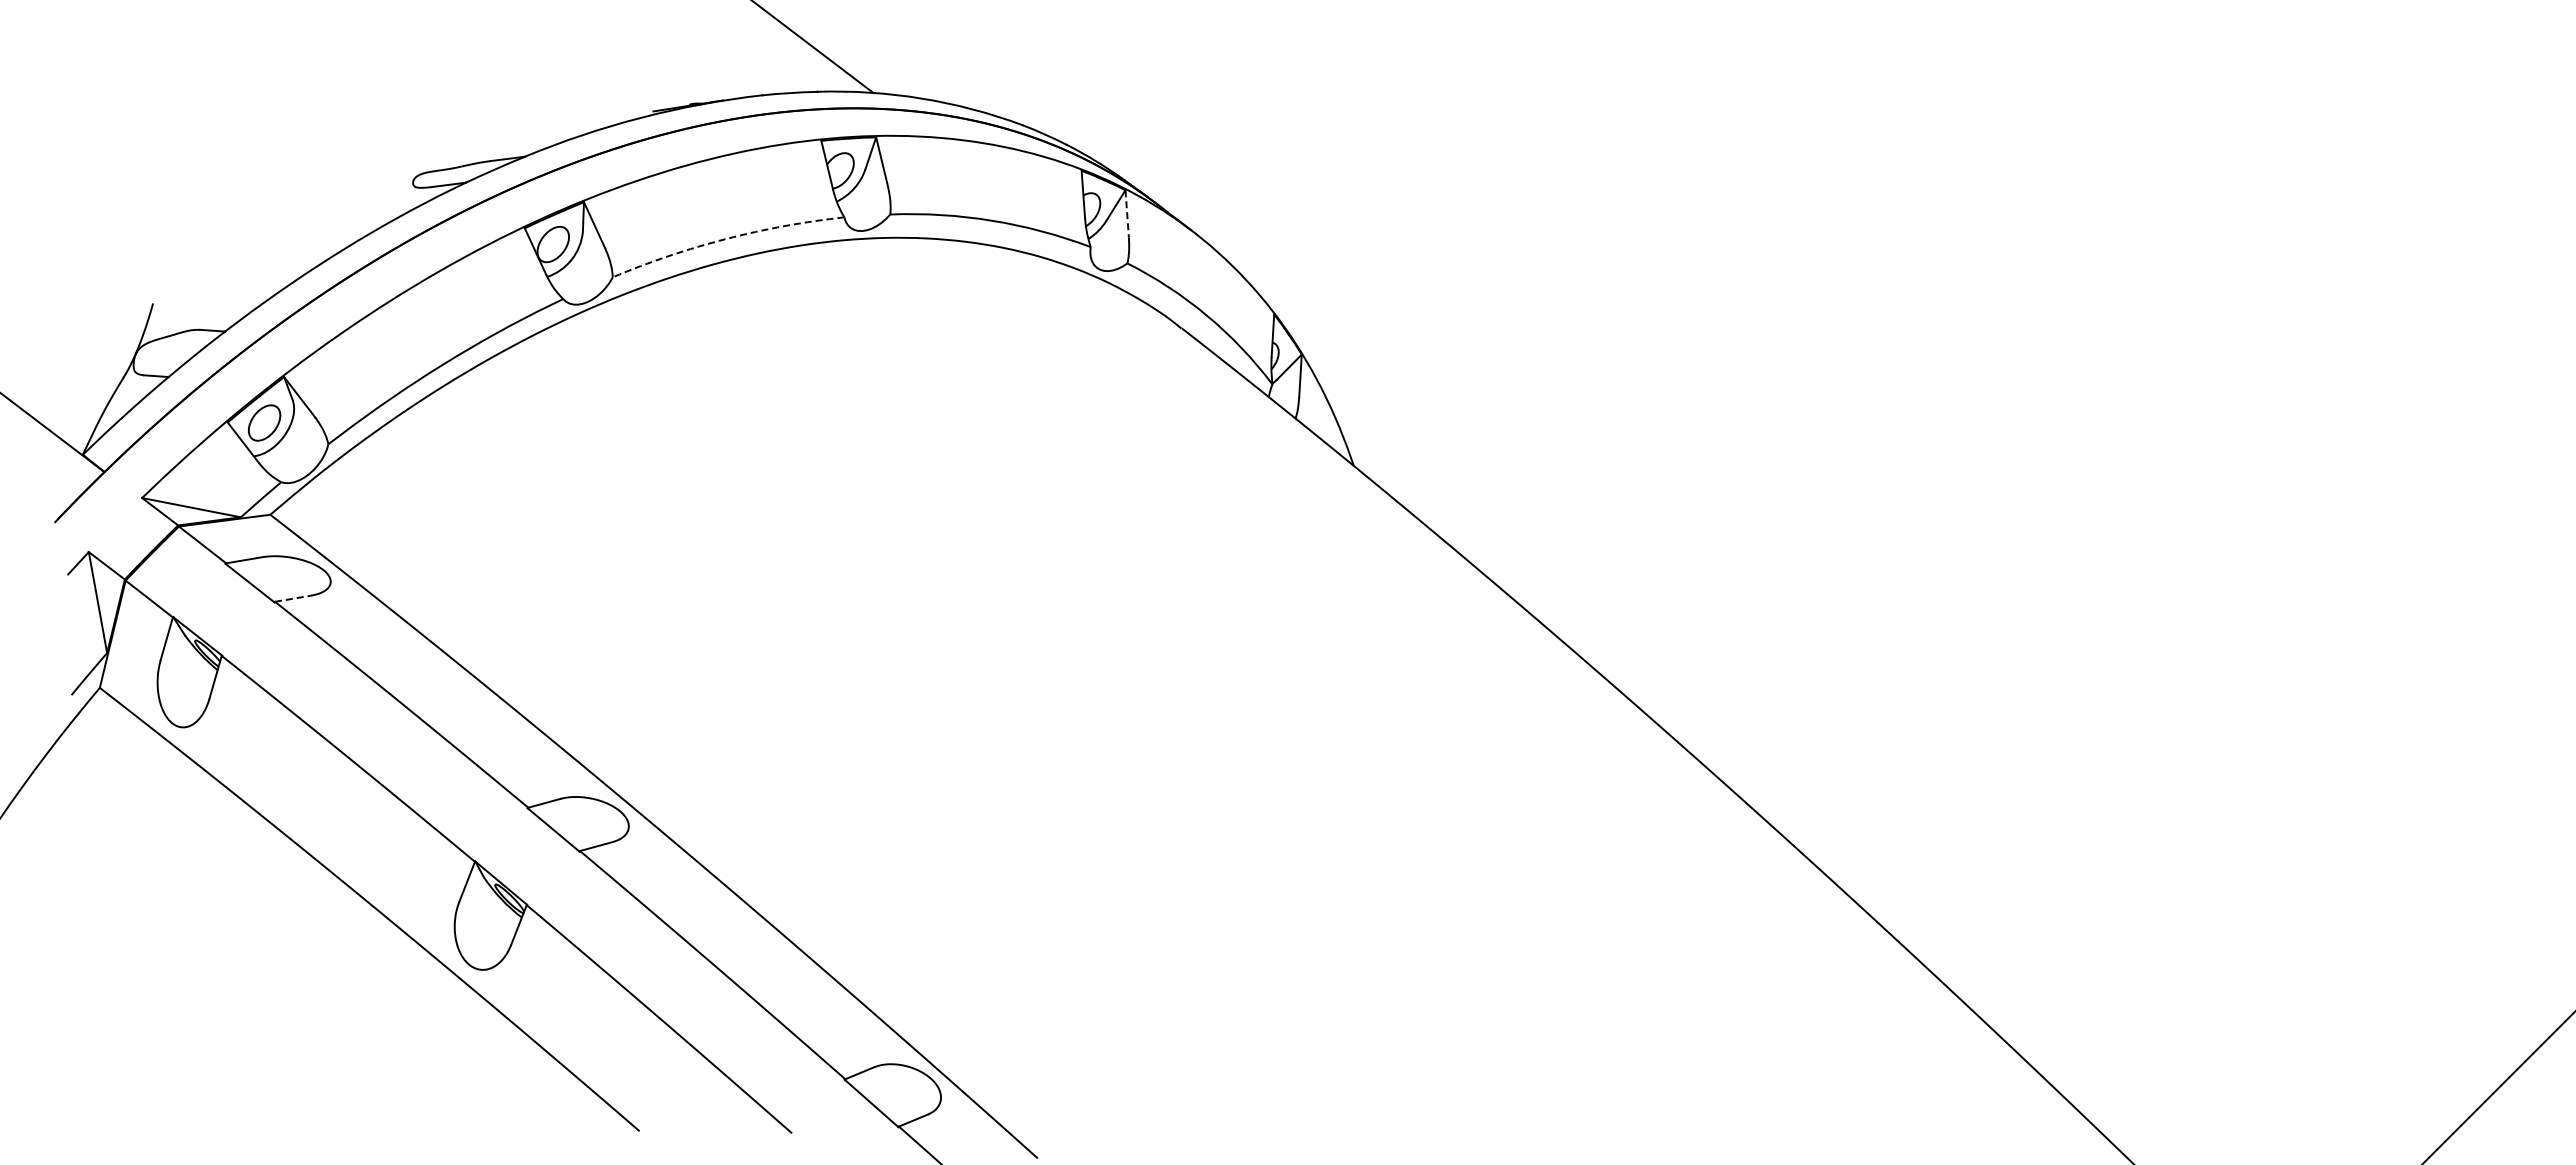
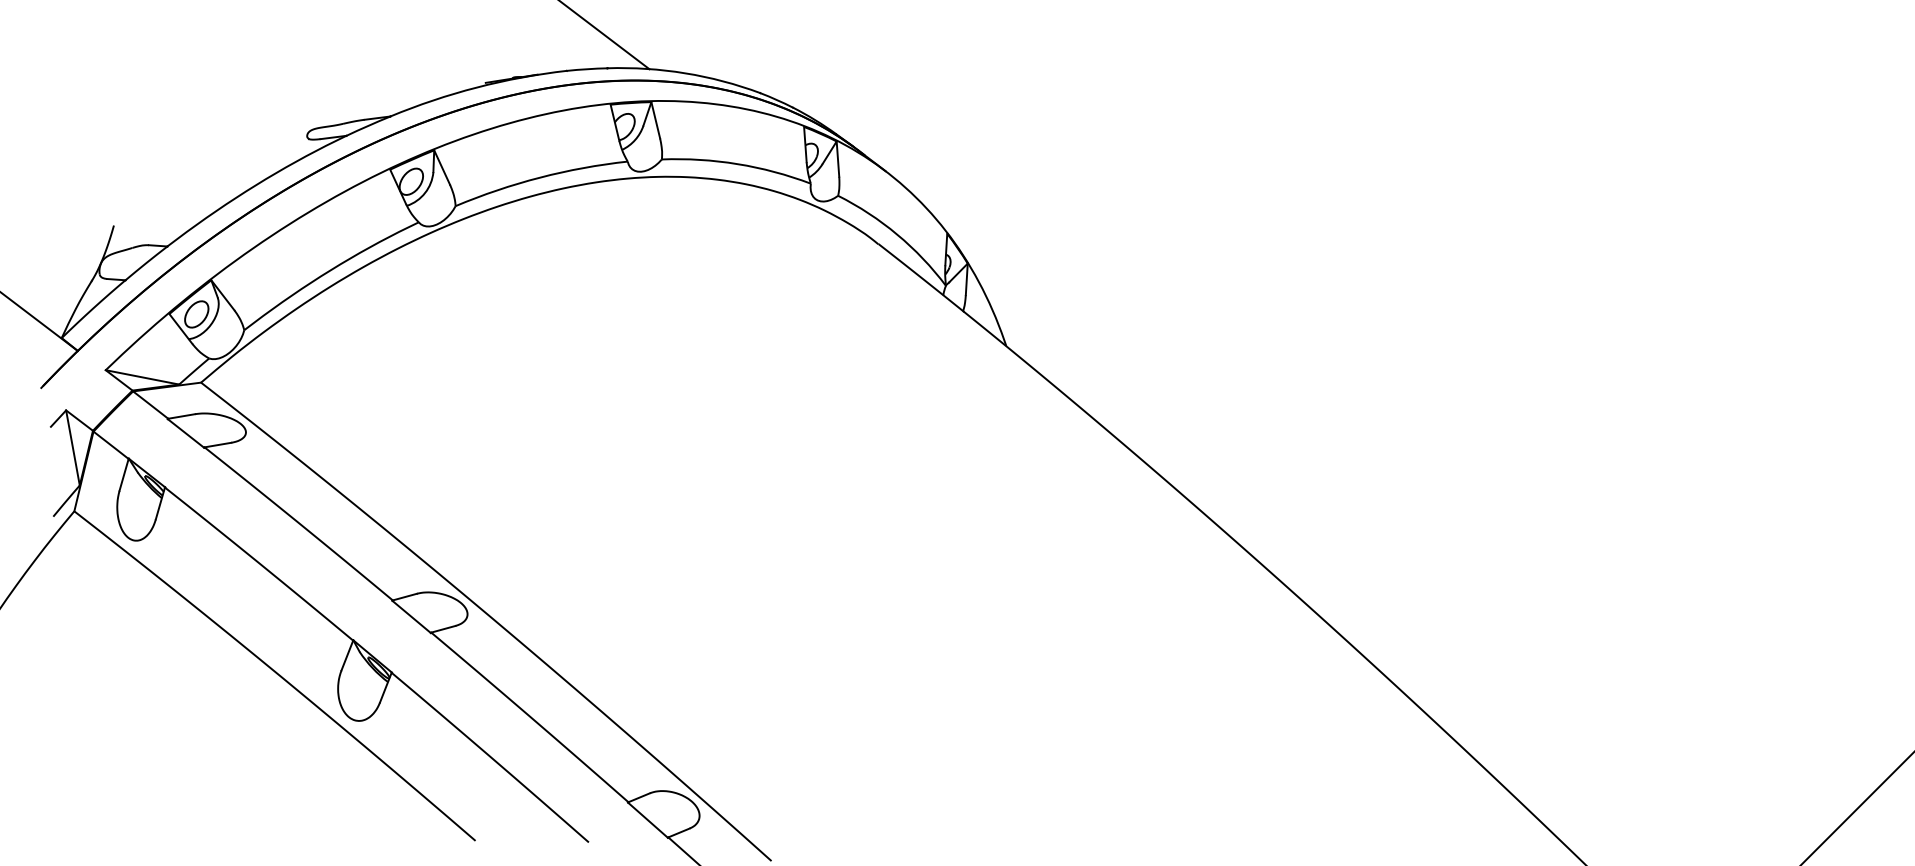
line: (1127, 214) -> (838, 159), dashed -> solid
arc: (726, 238) -> (540, 177), dashed -> solid
line: (293, 598) -> (218, 444), dashed -> solid

